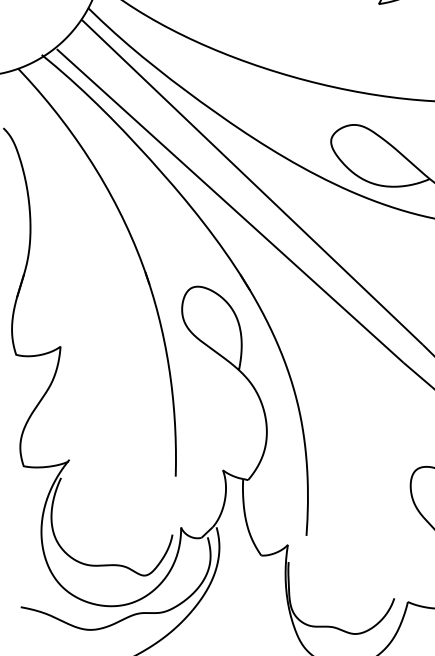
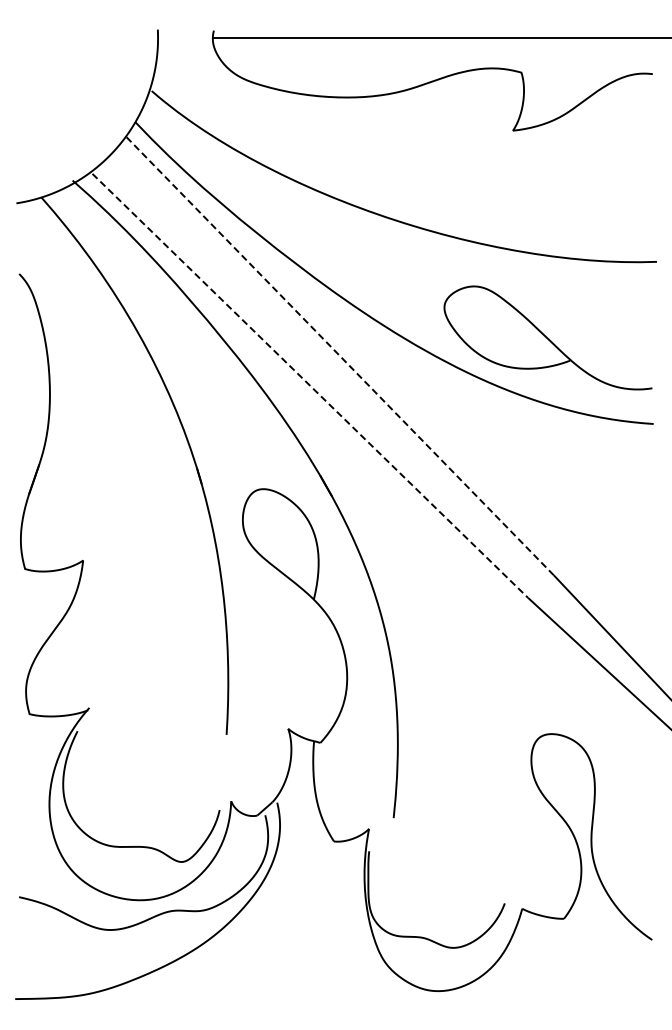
line: (252, 182) -> (340, 356), solid -> dashed
line: (230, 205) -> (310, 385), solid -> dashed

